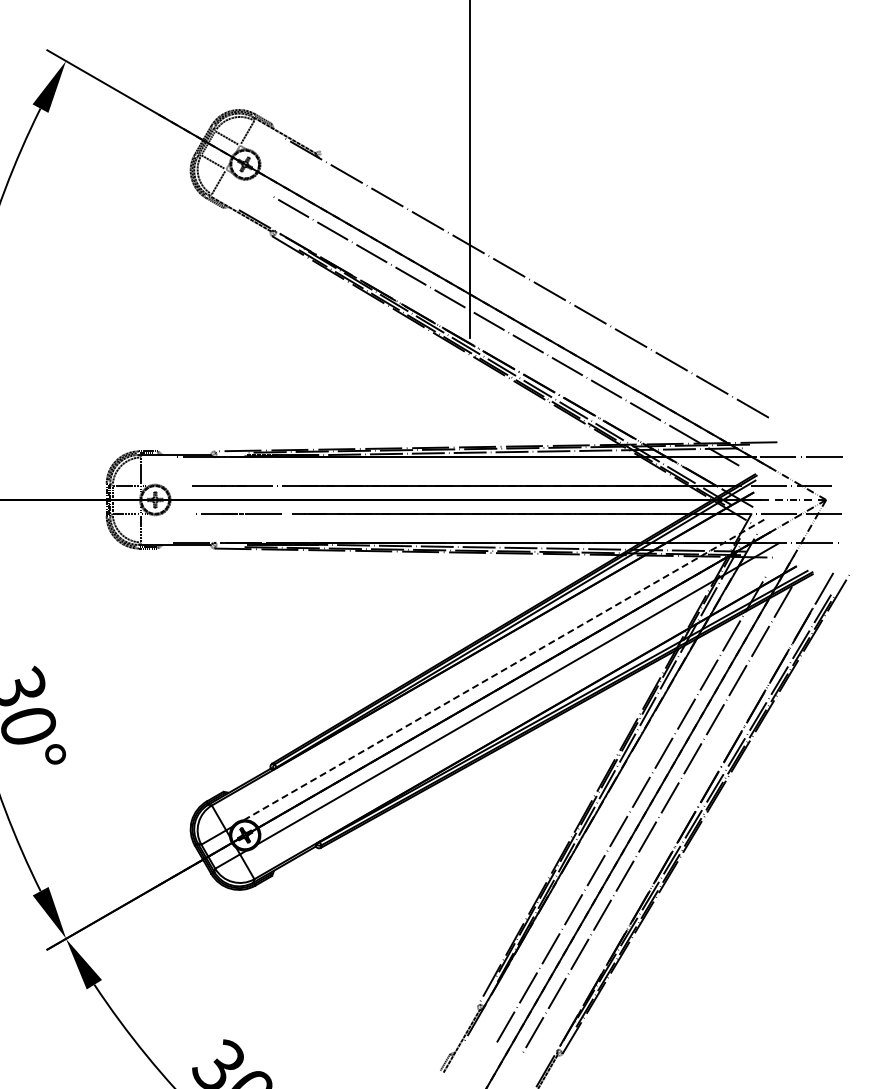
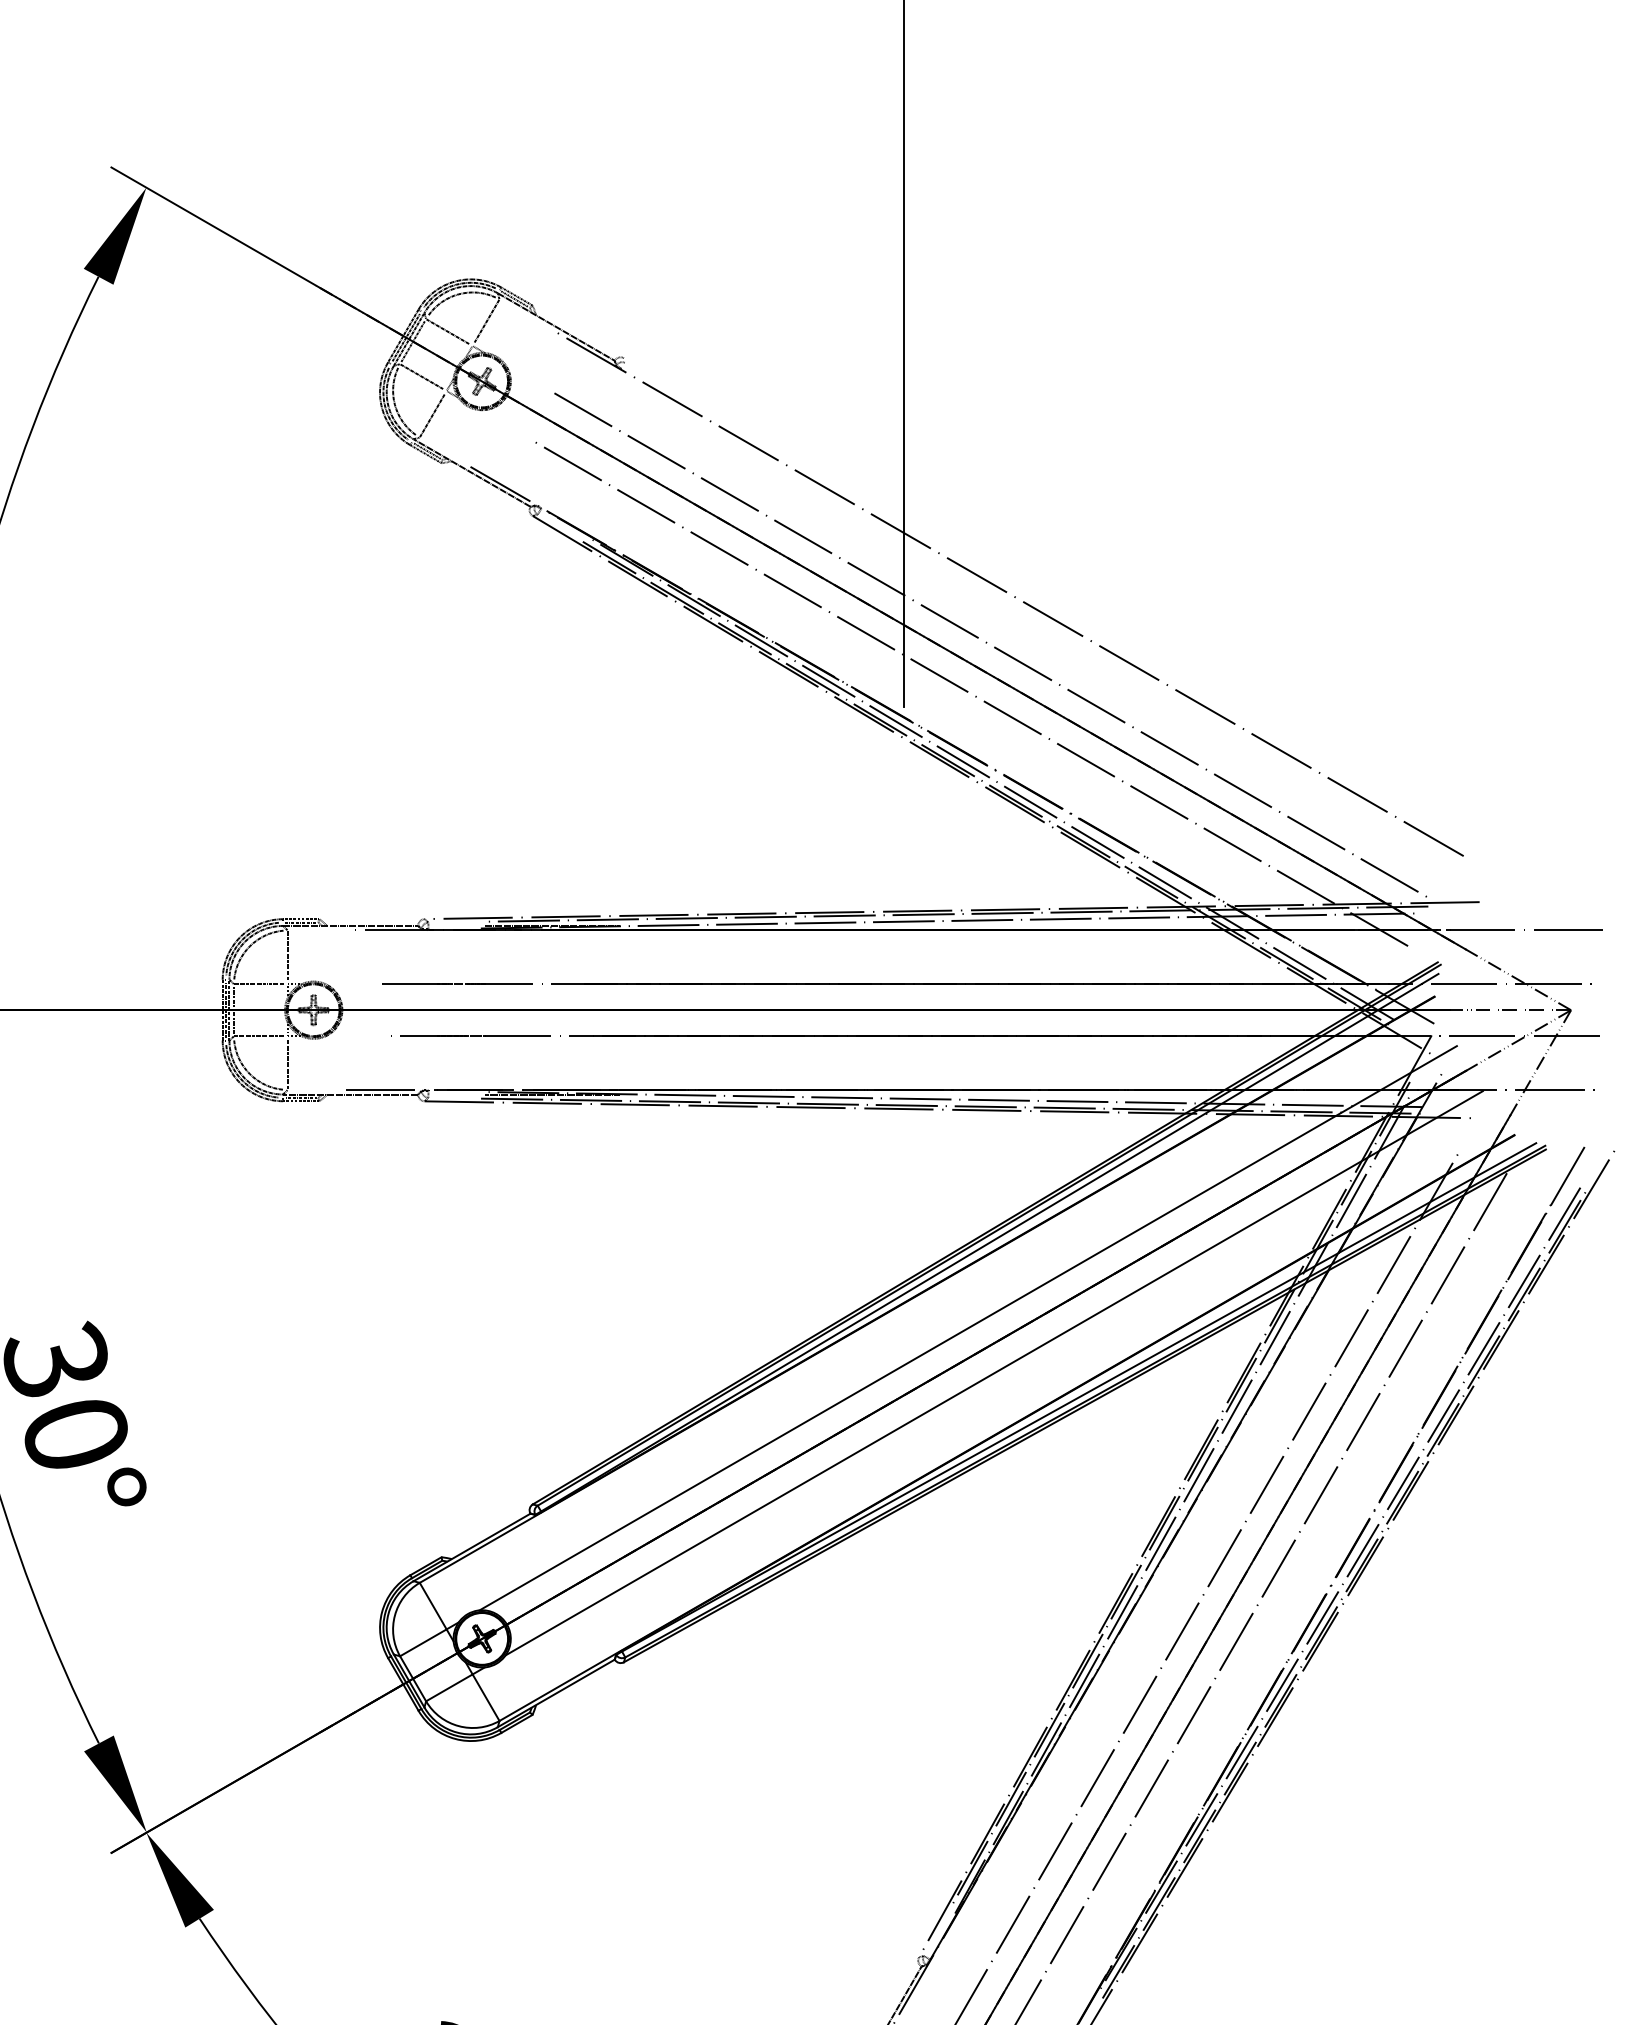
line: (518, 305) -> (994, 645), added
line: (504, 669) -> (968, 1327), dashed -> solid

